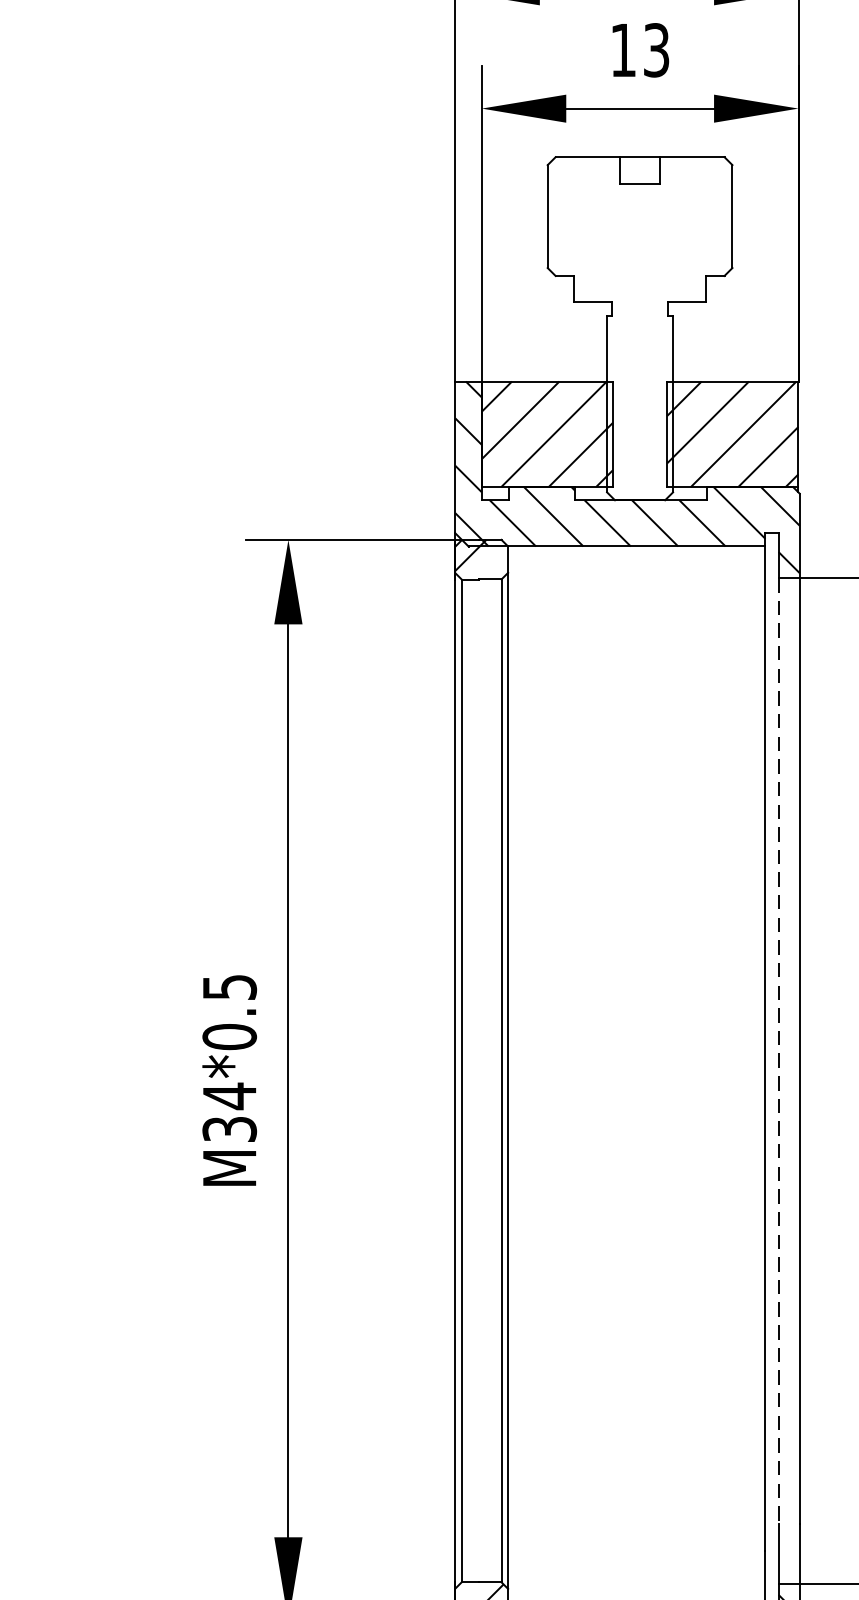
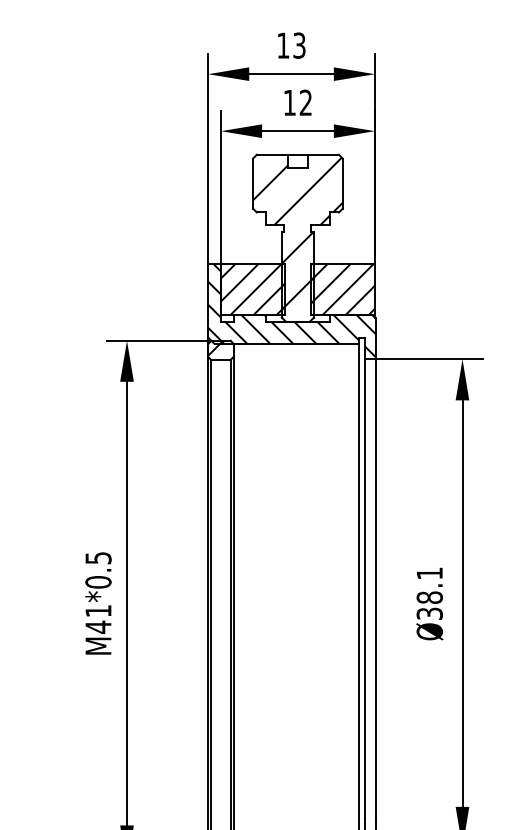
text: (655, 51) -> (305, 103), 13 -> 12
hatch: (639, 319) -> (297, 233), added
line: (779, 1051) -> (365, 589), dashed -> solid
text: (229, 1111) -> (98, 618), M34*0.5 -> M41*0.5

